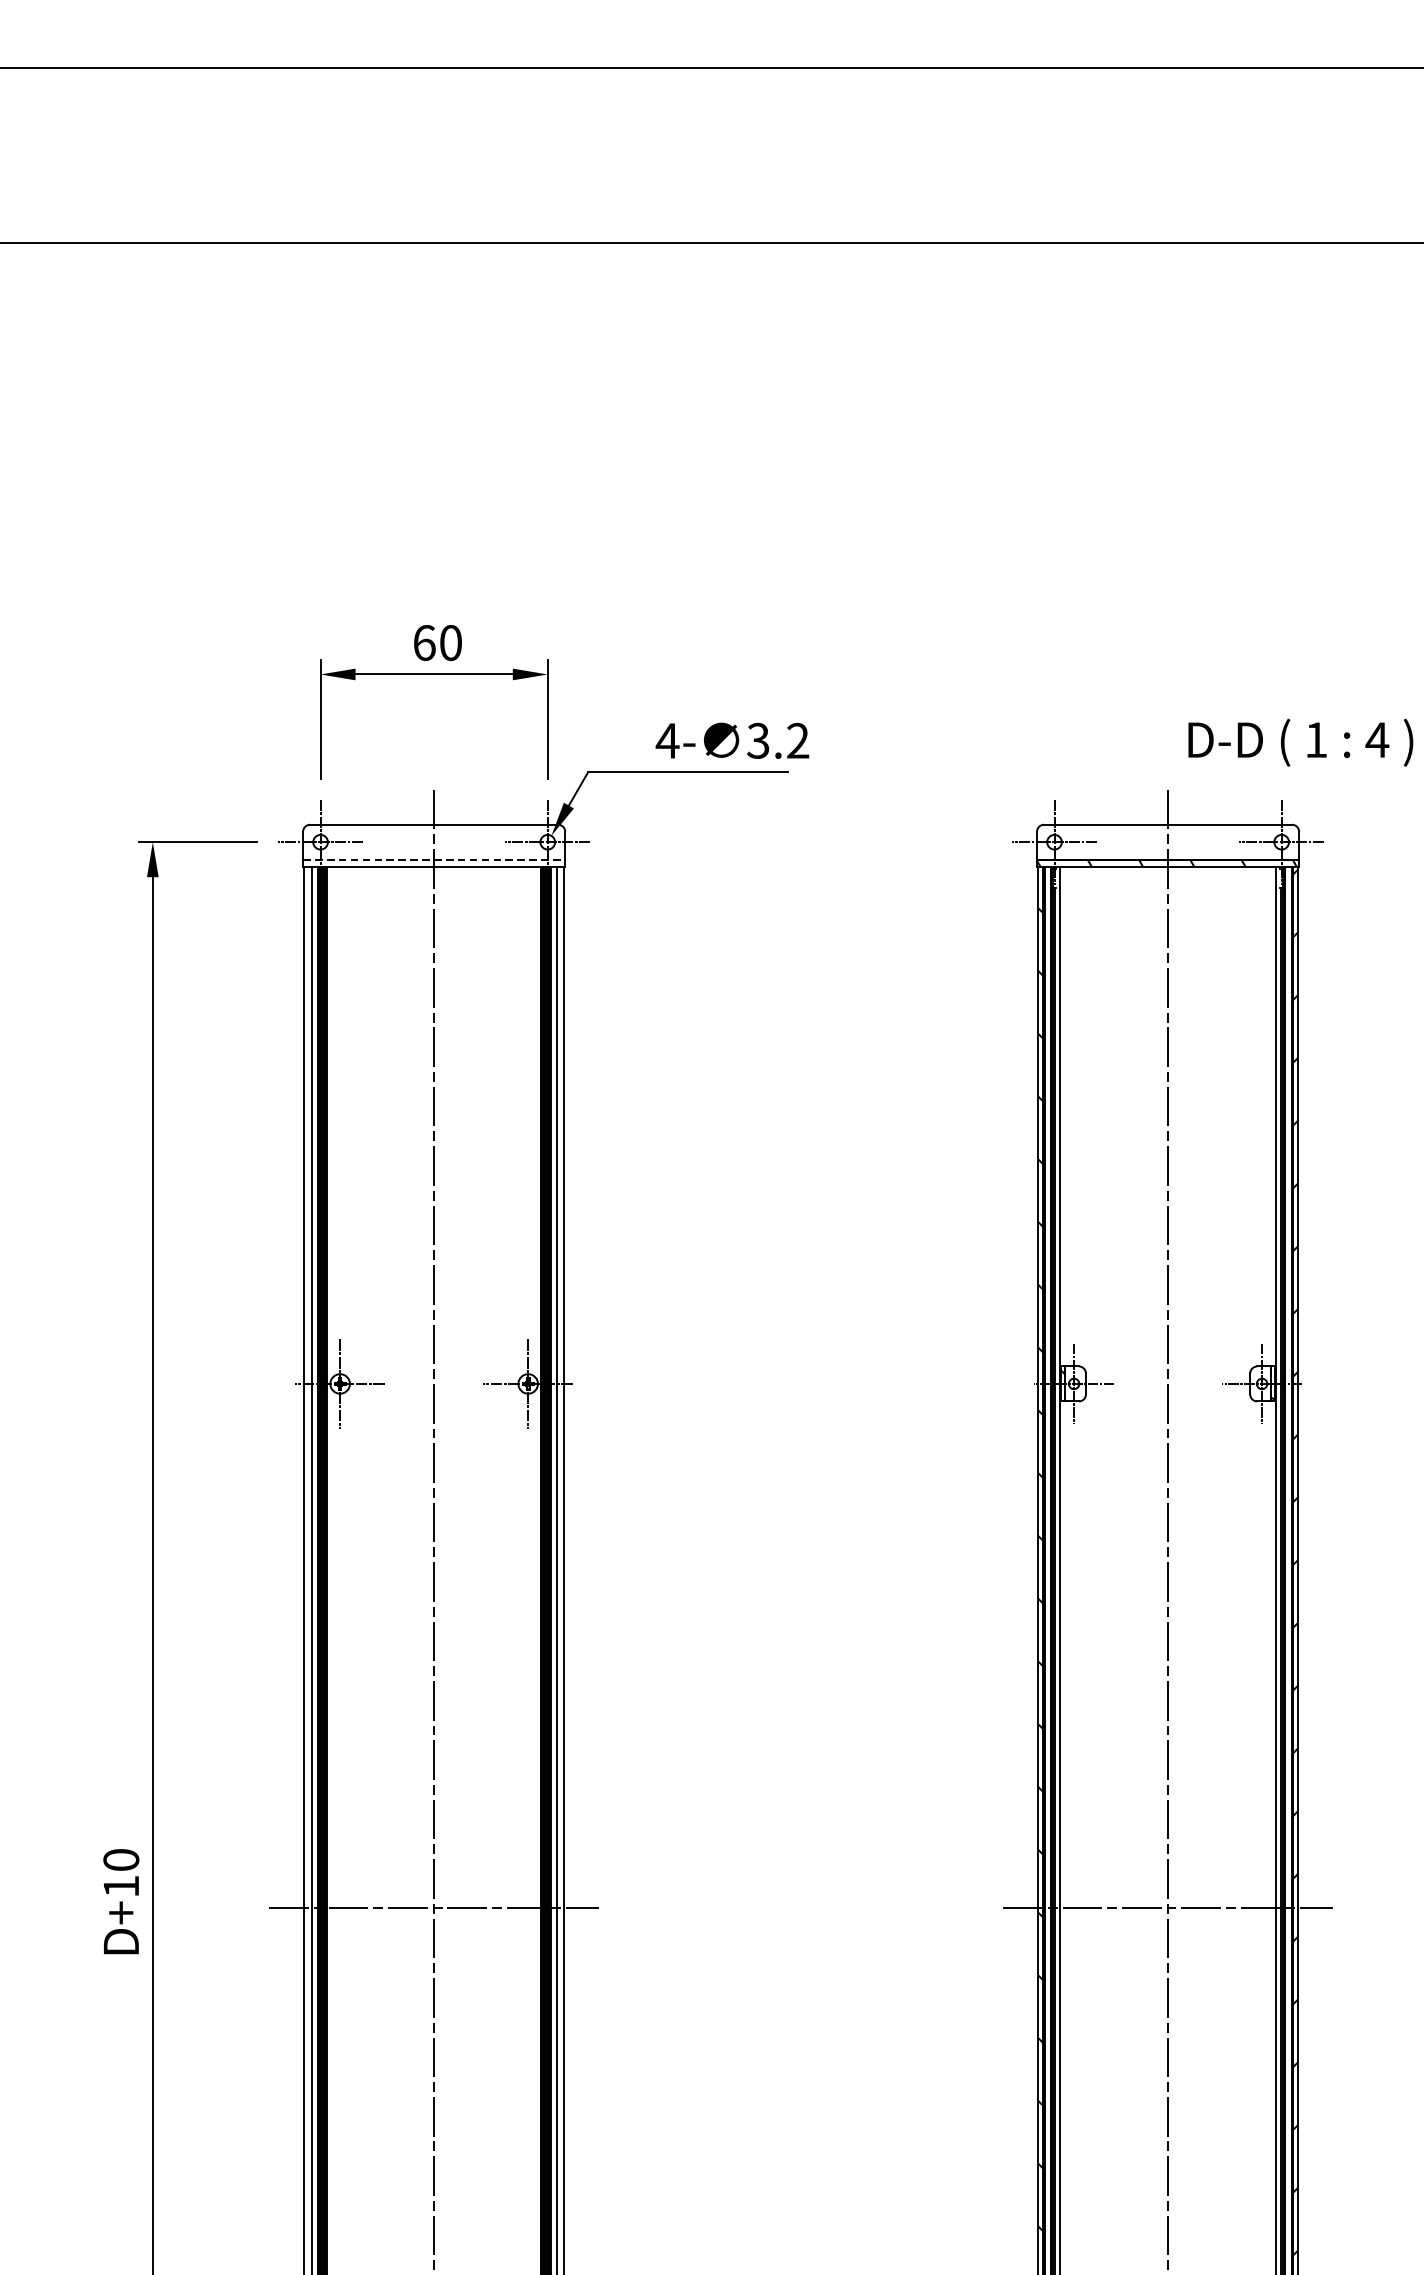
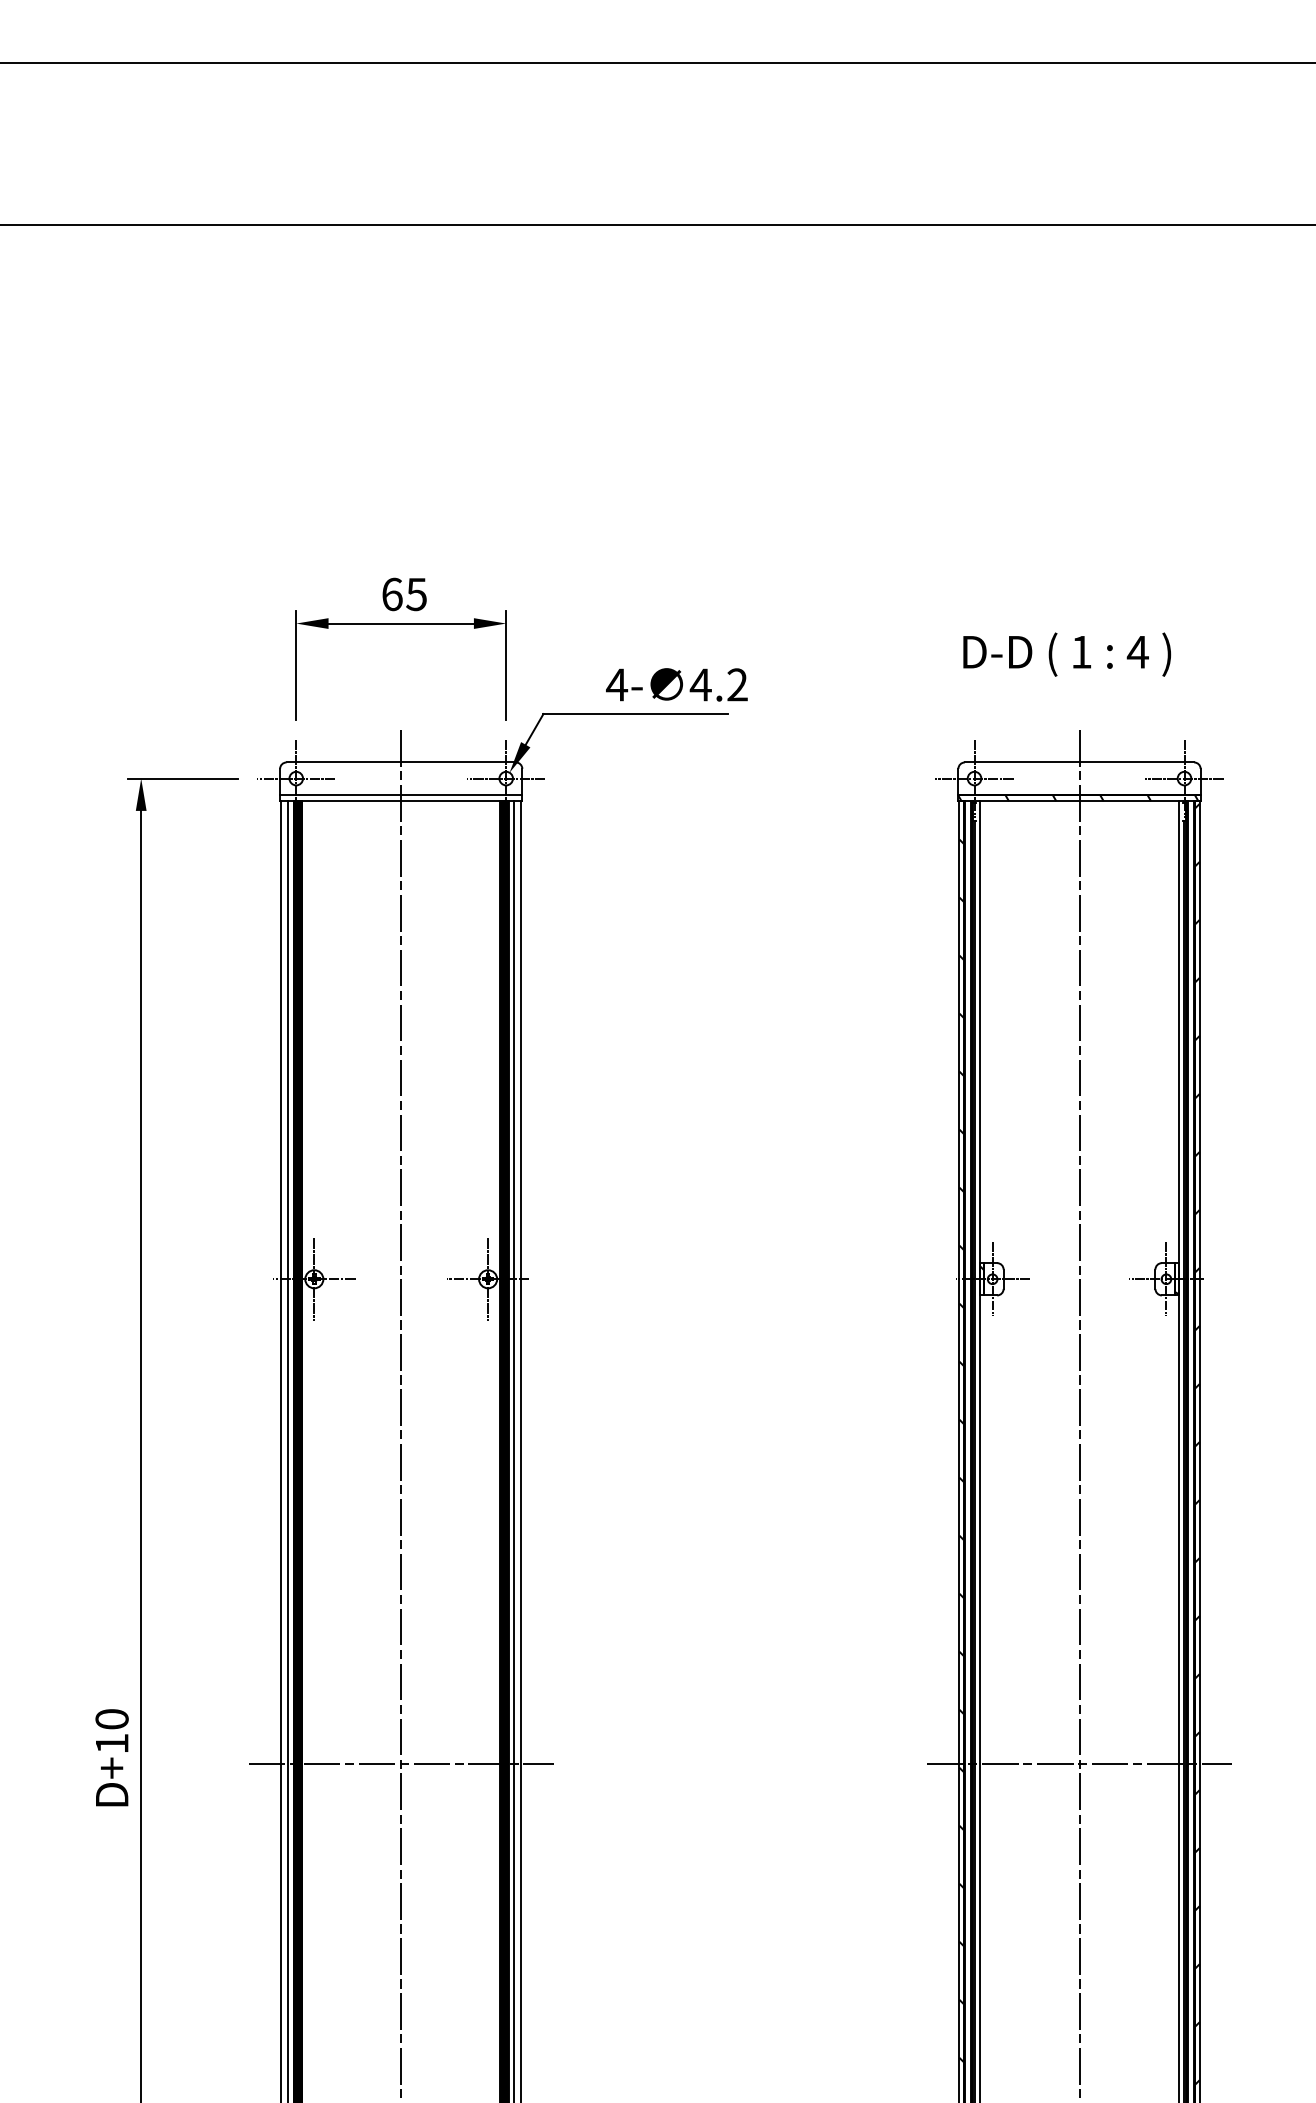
text: (450, 643) -> (416, 594), 60 -> 65
text: (757, 740) -> (700, 684), 3.2 -> 4.2
text: (1301, 742) -> (1067, 654), moved
line: (434, 859) -> (401, 794), dashed -> solid

